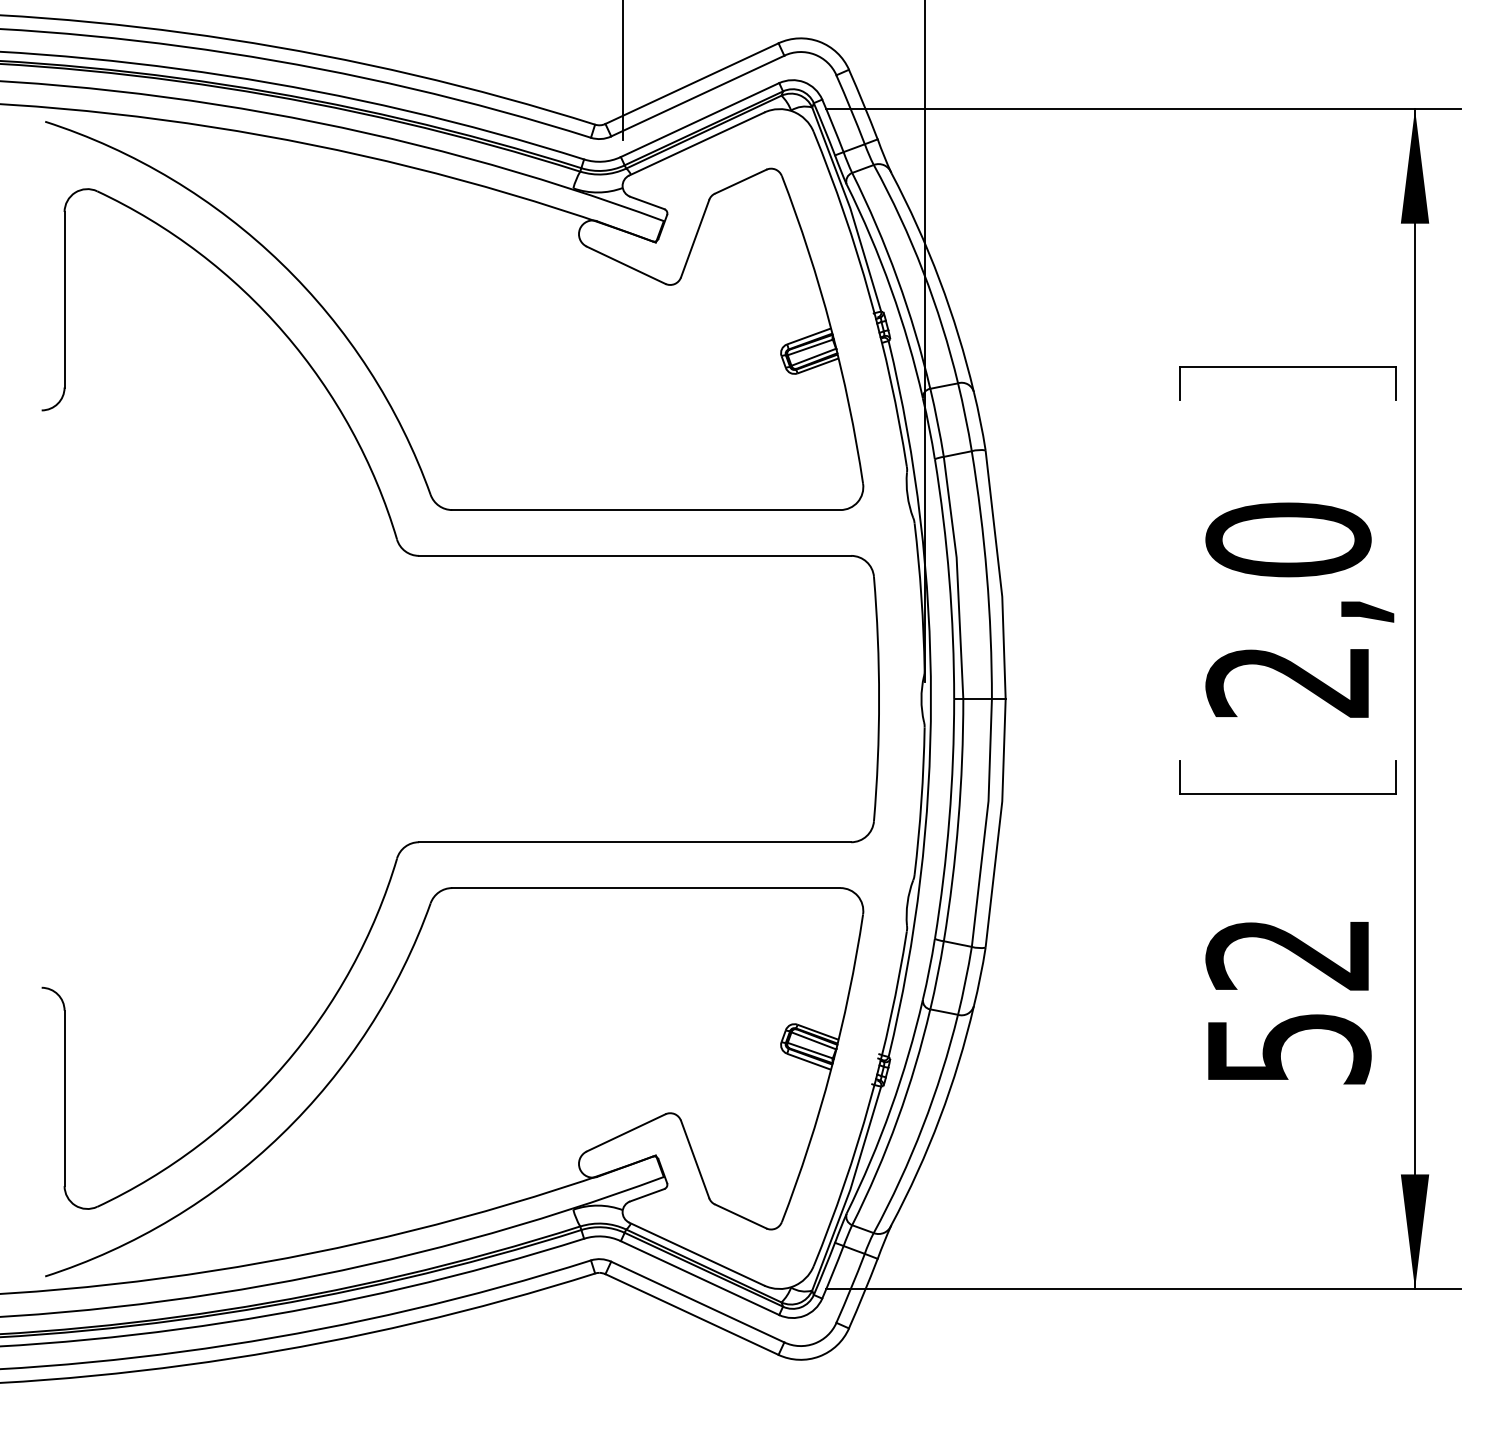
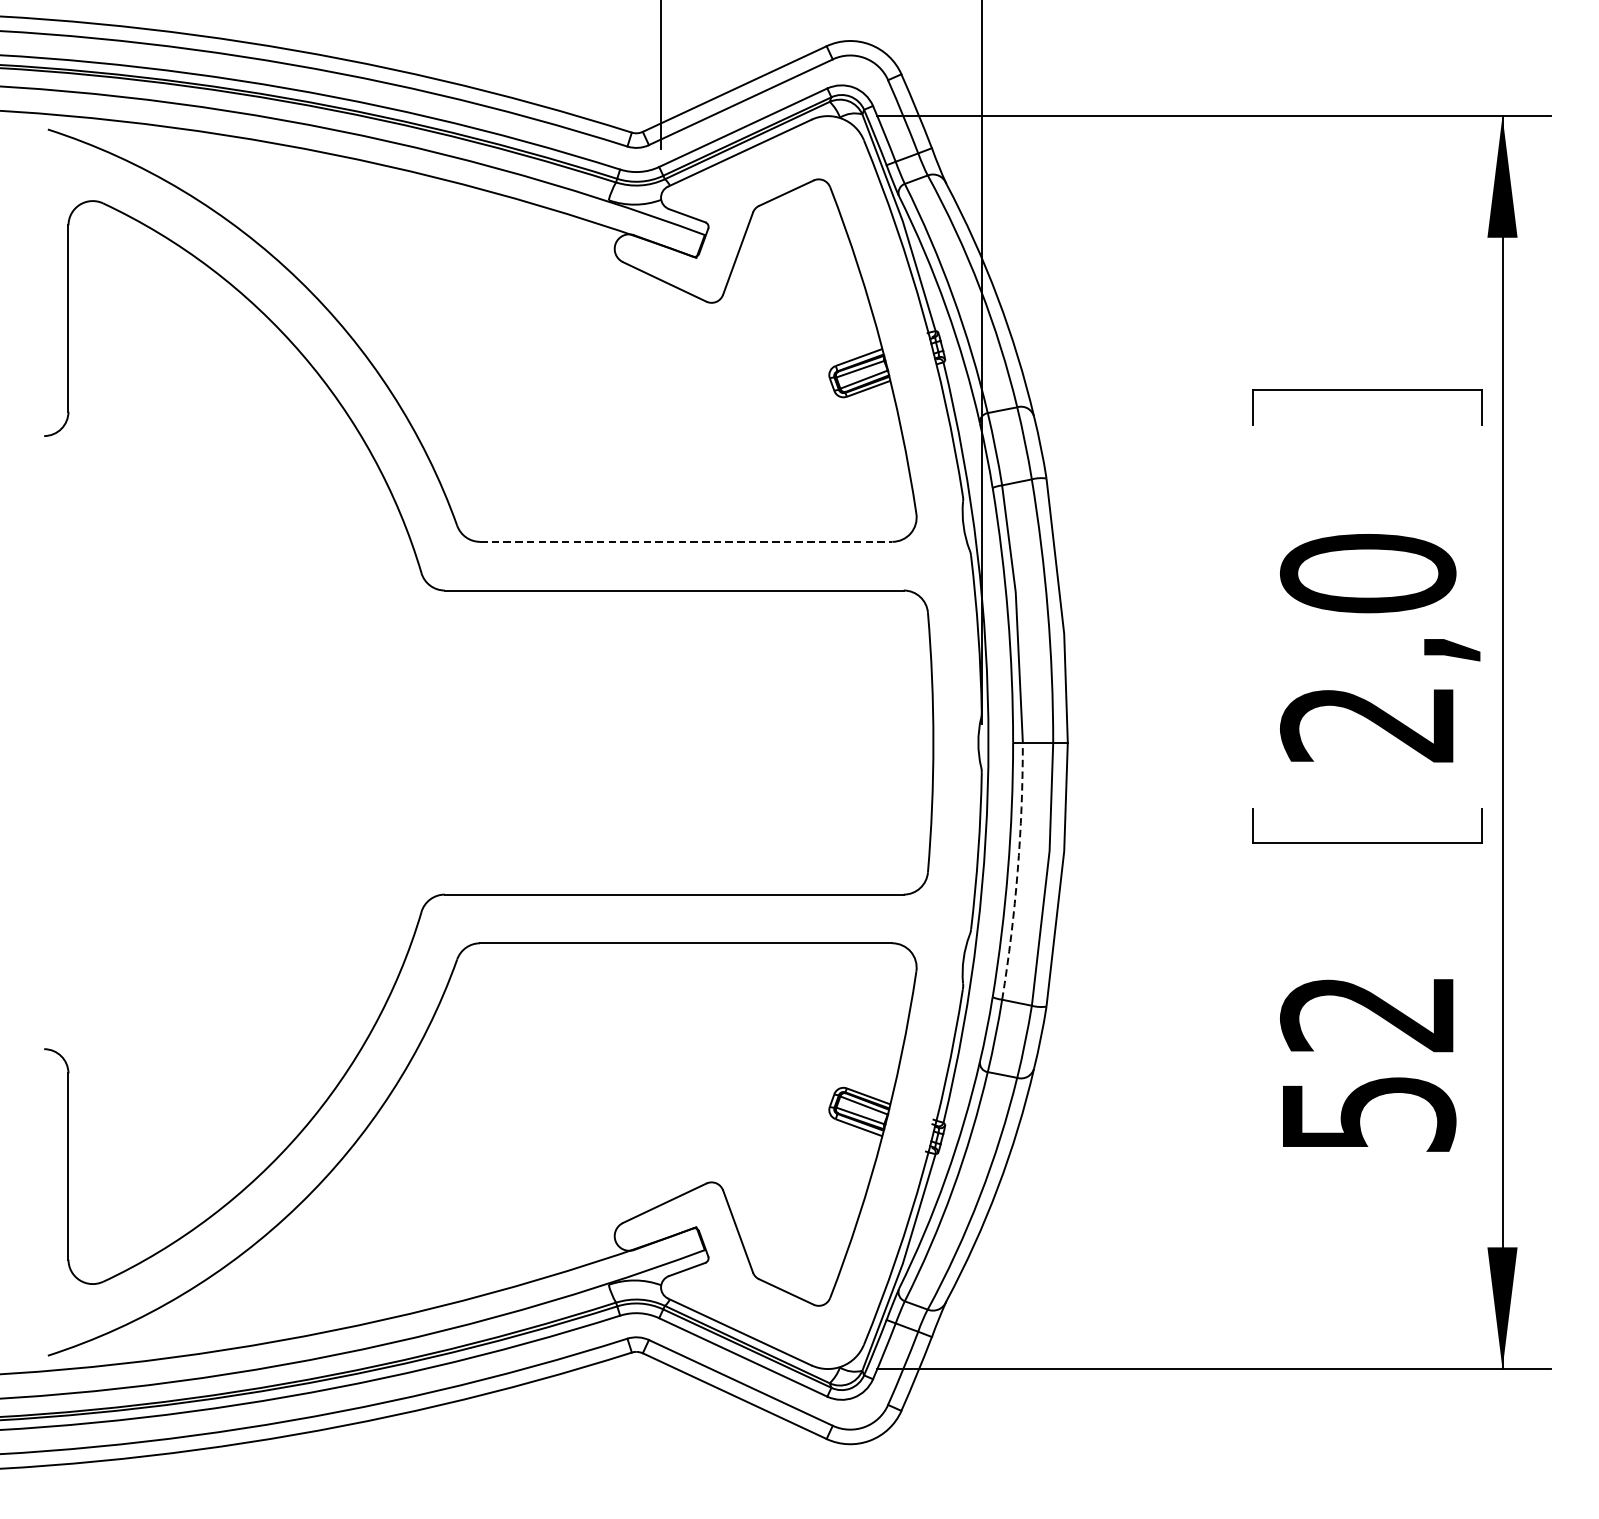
line: (646, 510) -> (686, 542), solid -> dashed
arc: (958, 820) -> (1017, 871), solid -> dashed

